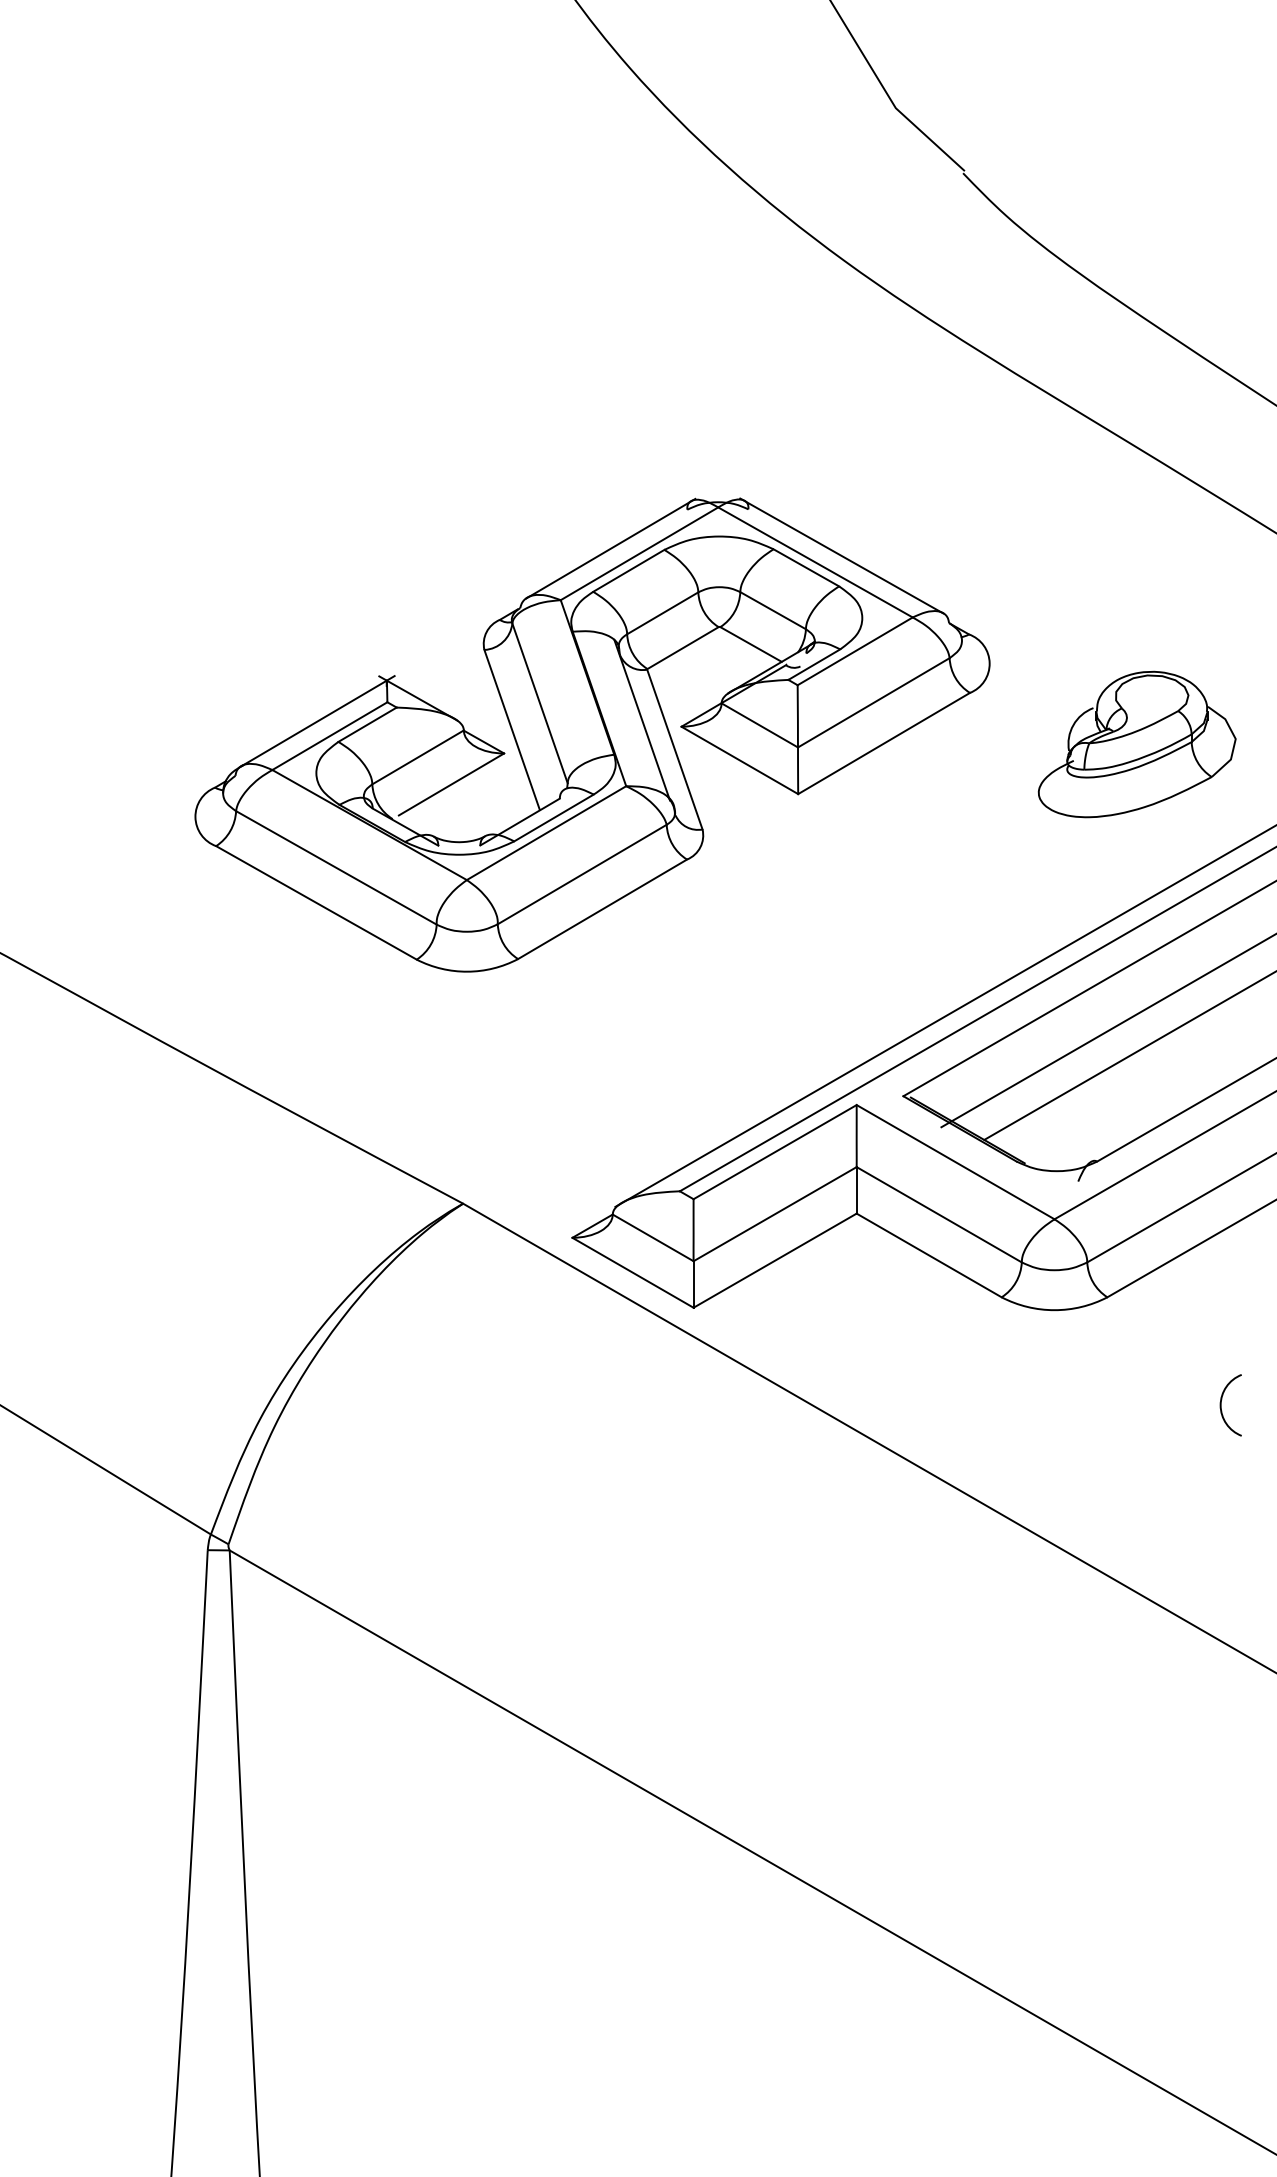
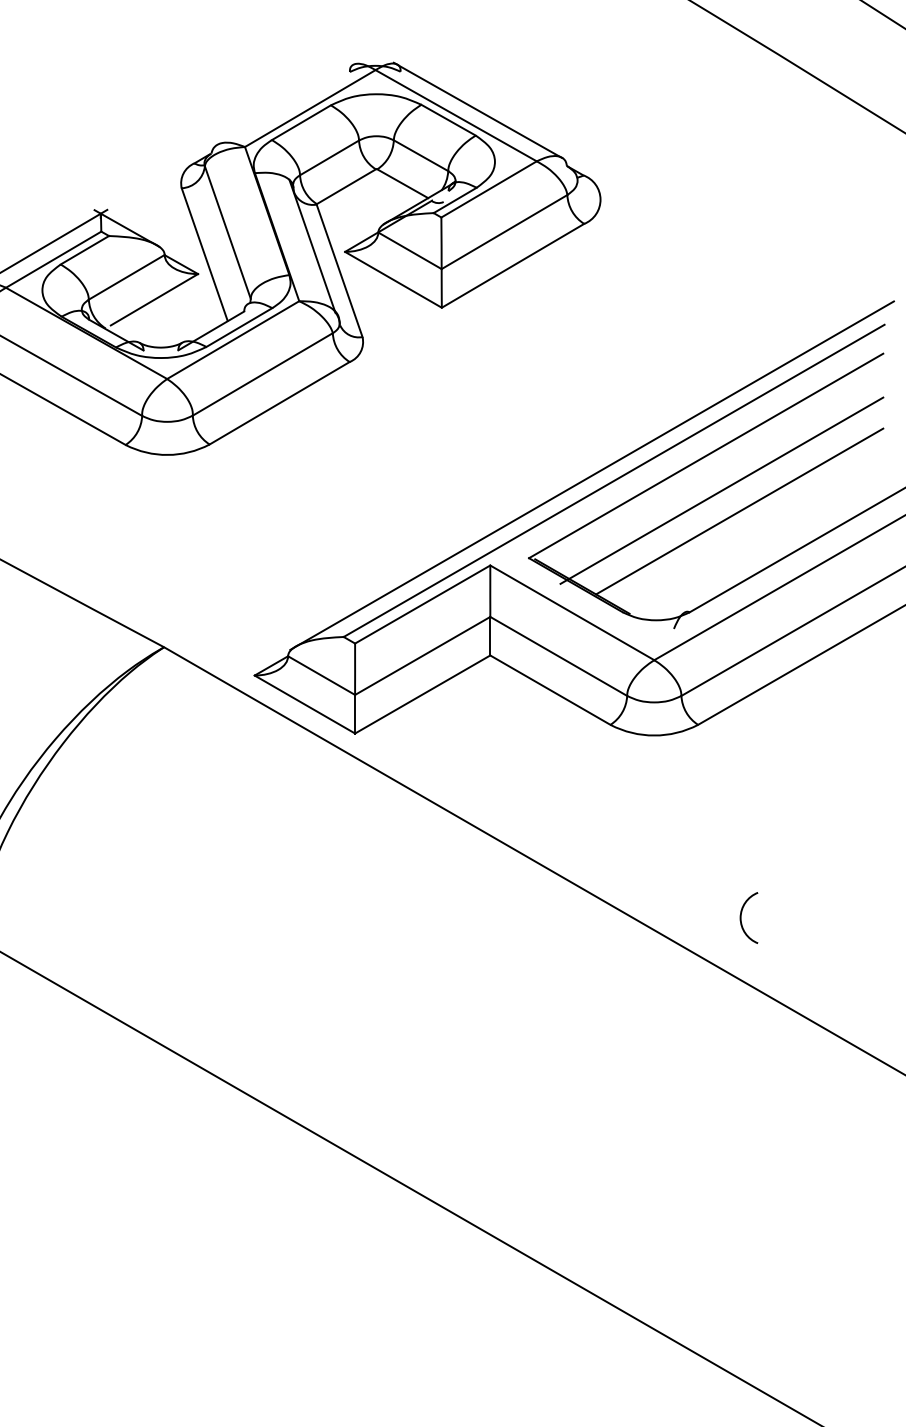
line: (610, 548) -> (286, 104), removed
part: (1136, 744) -> (722, 266), removed
arc: (1221, 1405) -> (741, 918), moved

